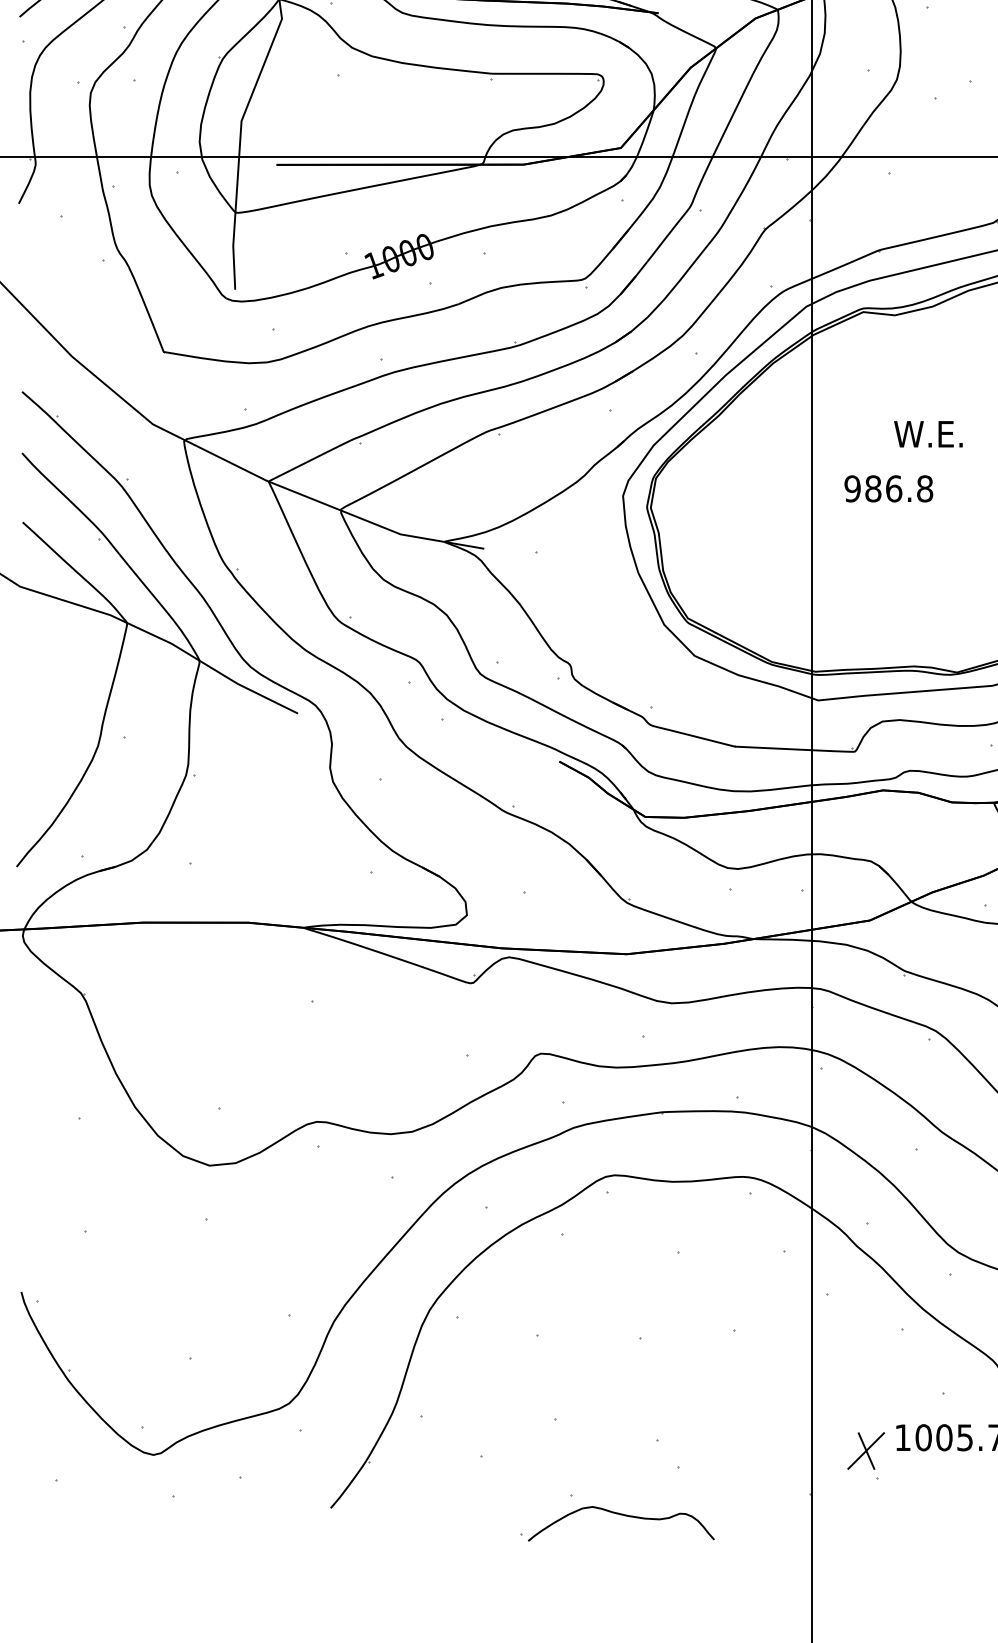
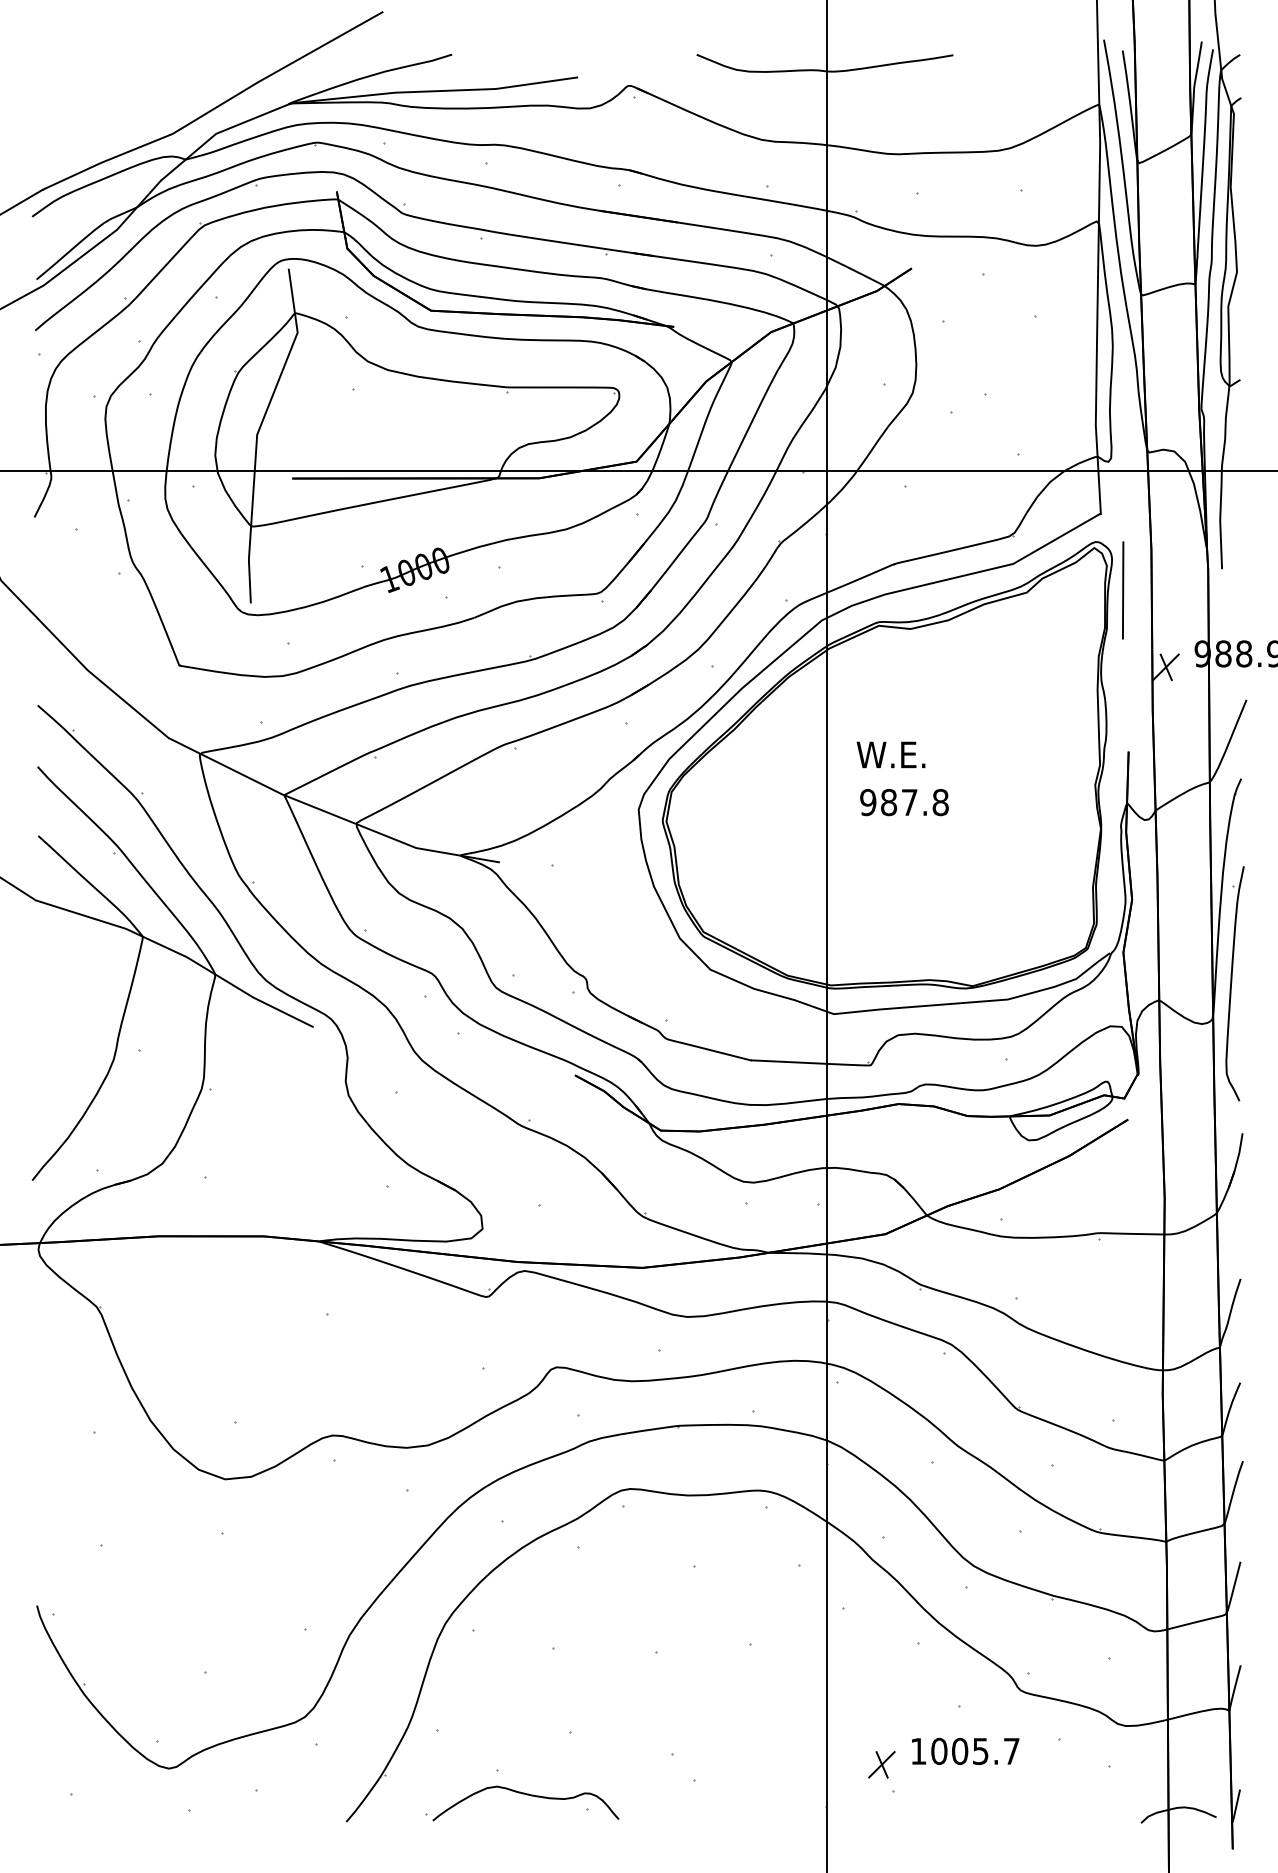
text: (927, 433) -> (890, 754), moved
text: (893, 488) -> (909, 802), 986.8 -> 987.8
part: (865, 1450) -> (881, 1764), size x0.71
part: (621, 1515) -> (526, 1795), moved

